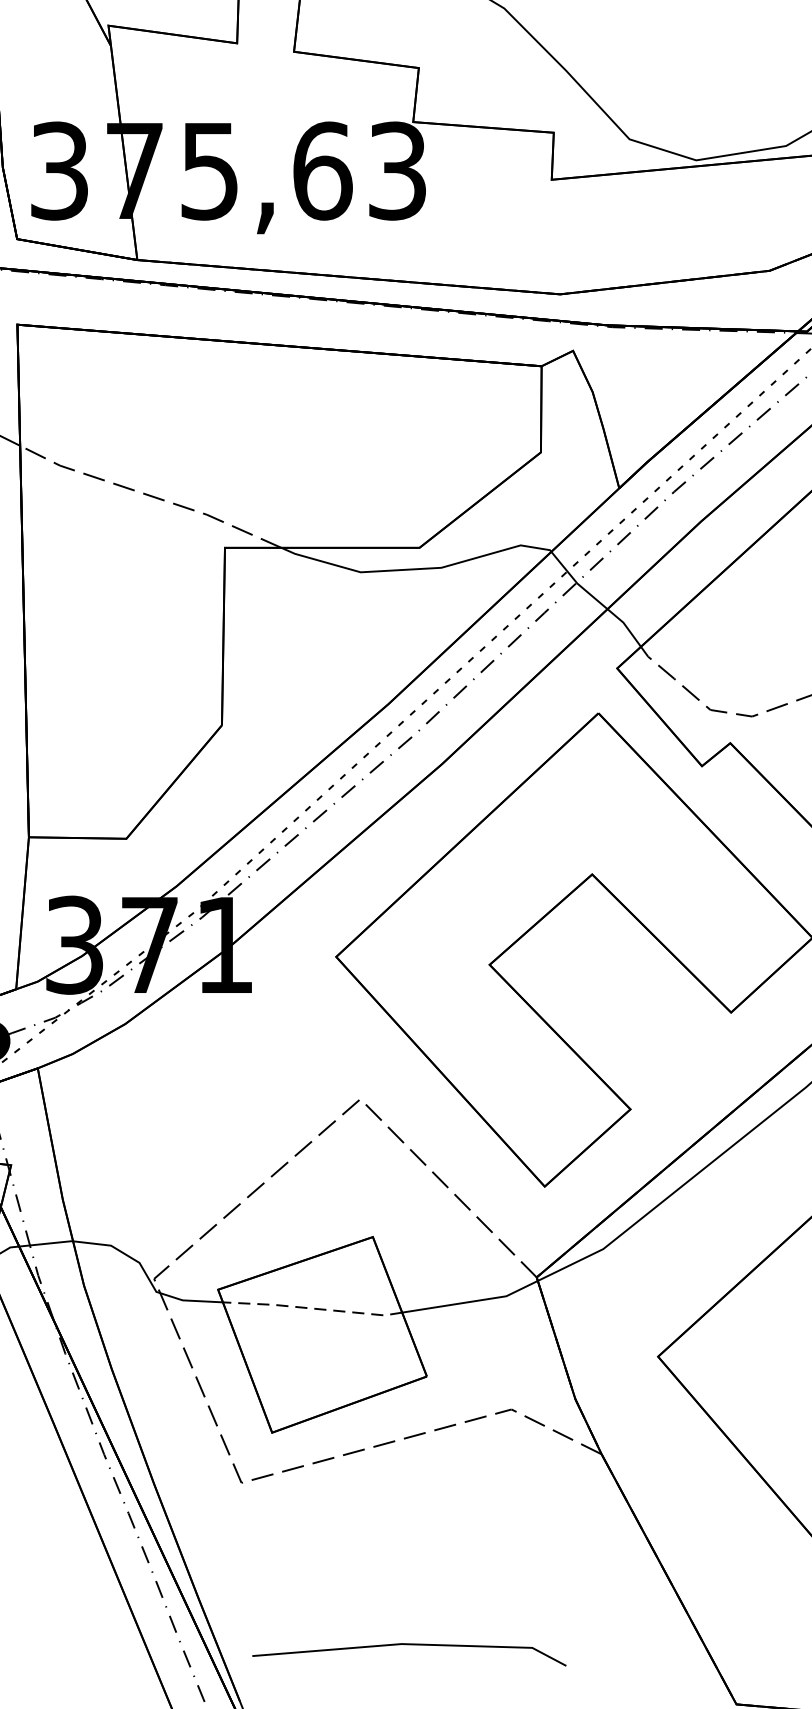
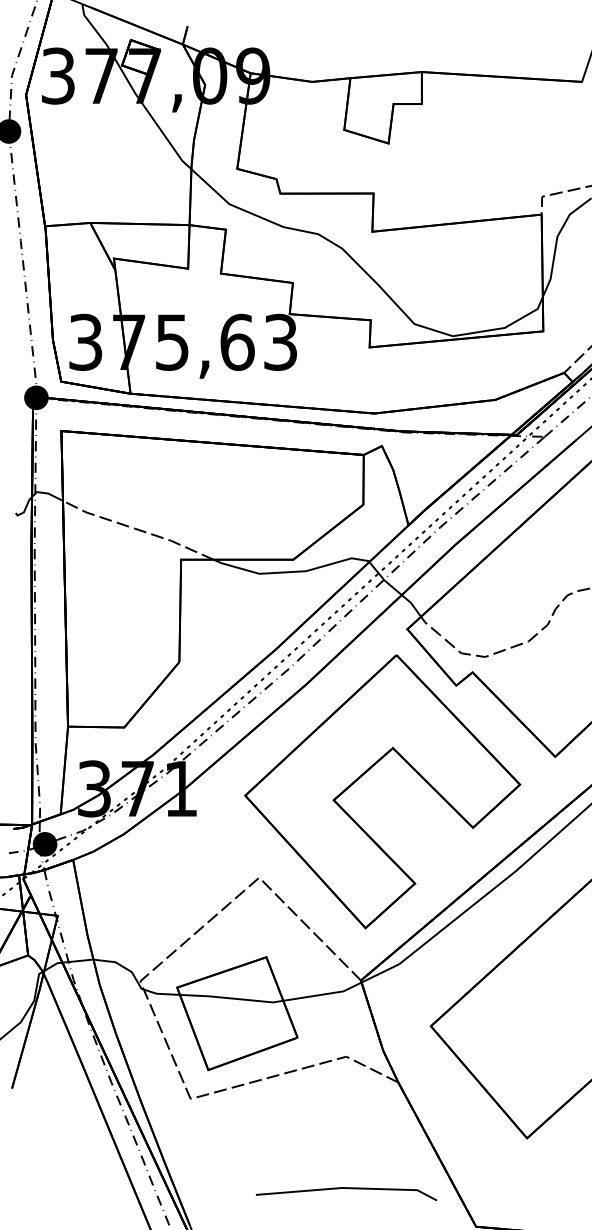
line: (312, 1308) -> (231, 998), dashed -> solid
line: (412, 1646) -> (348, 1189), moved

